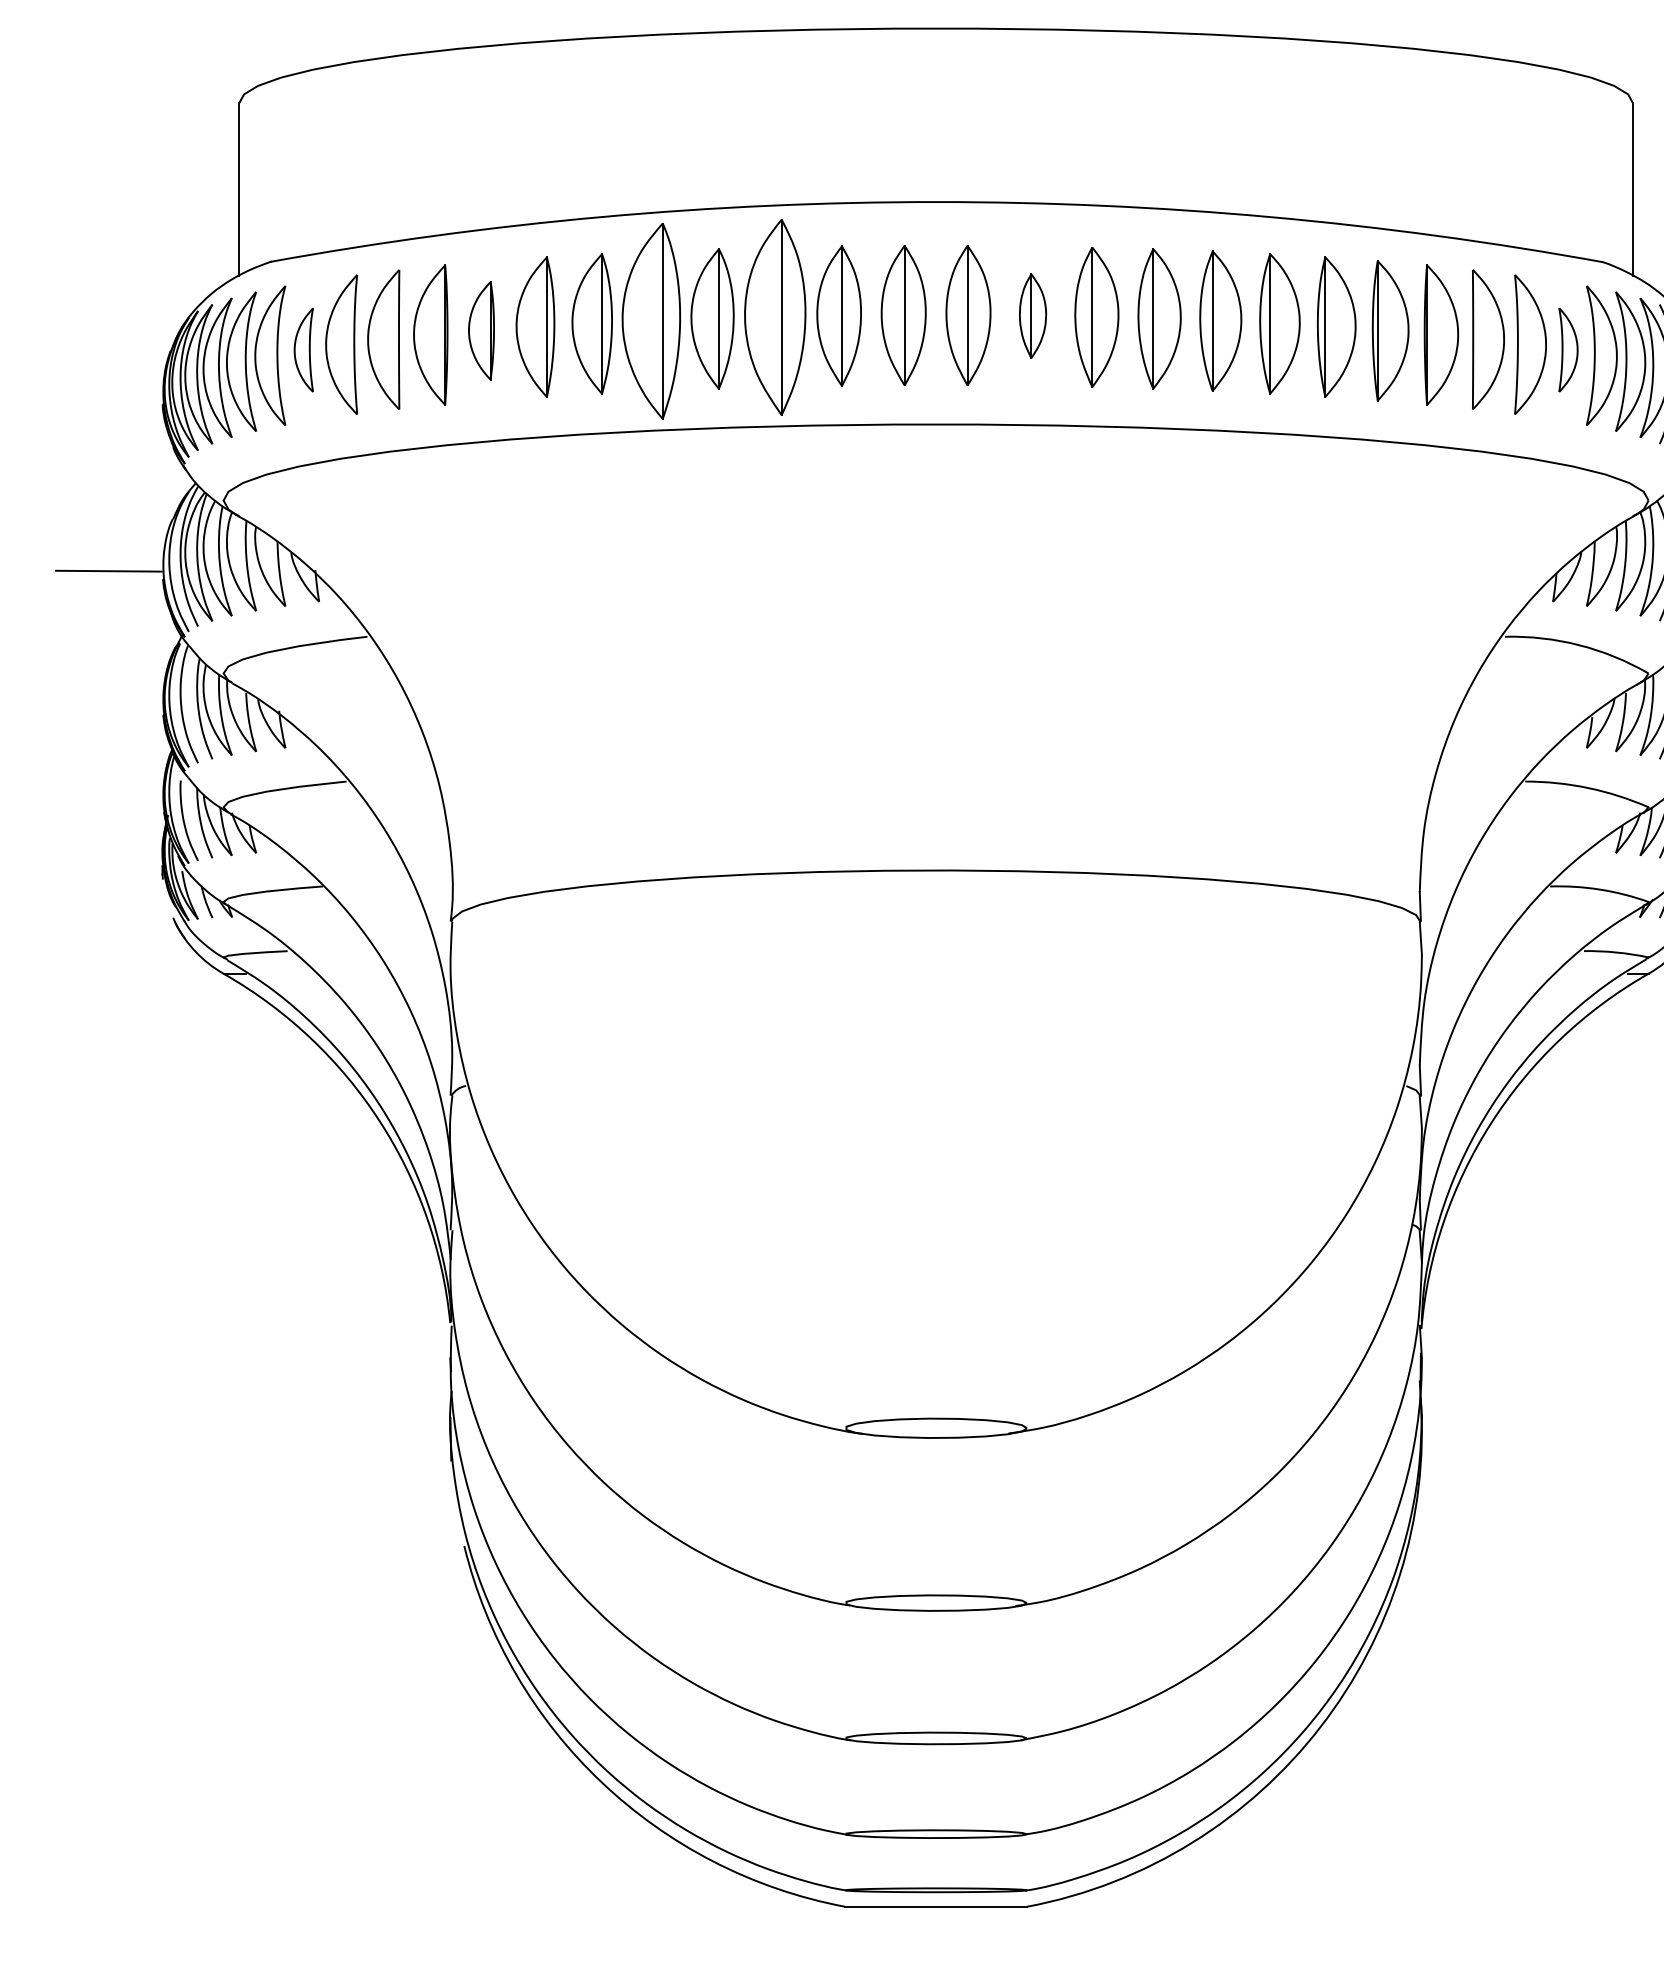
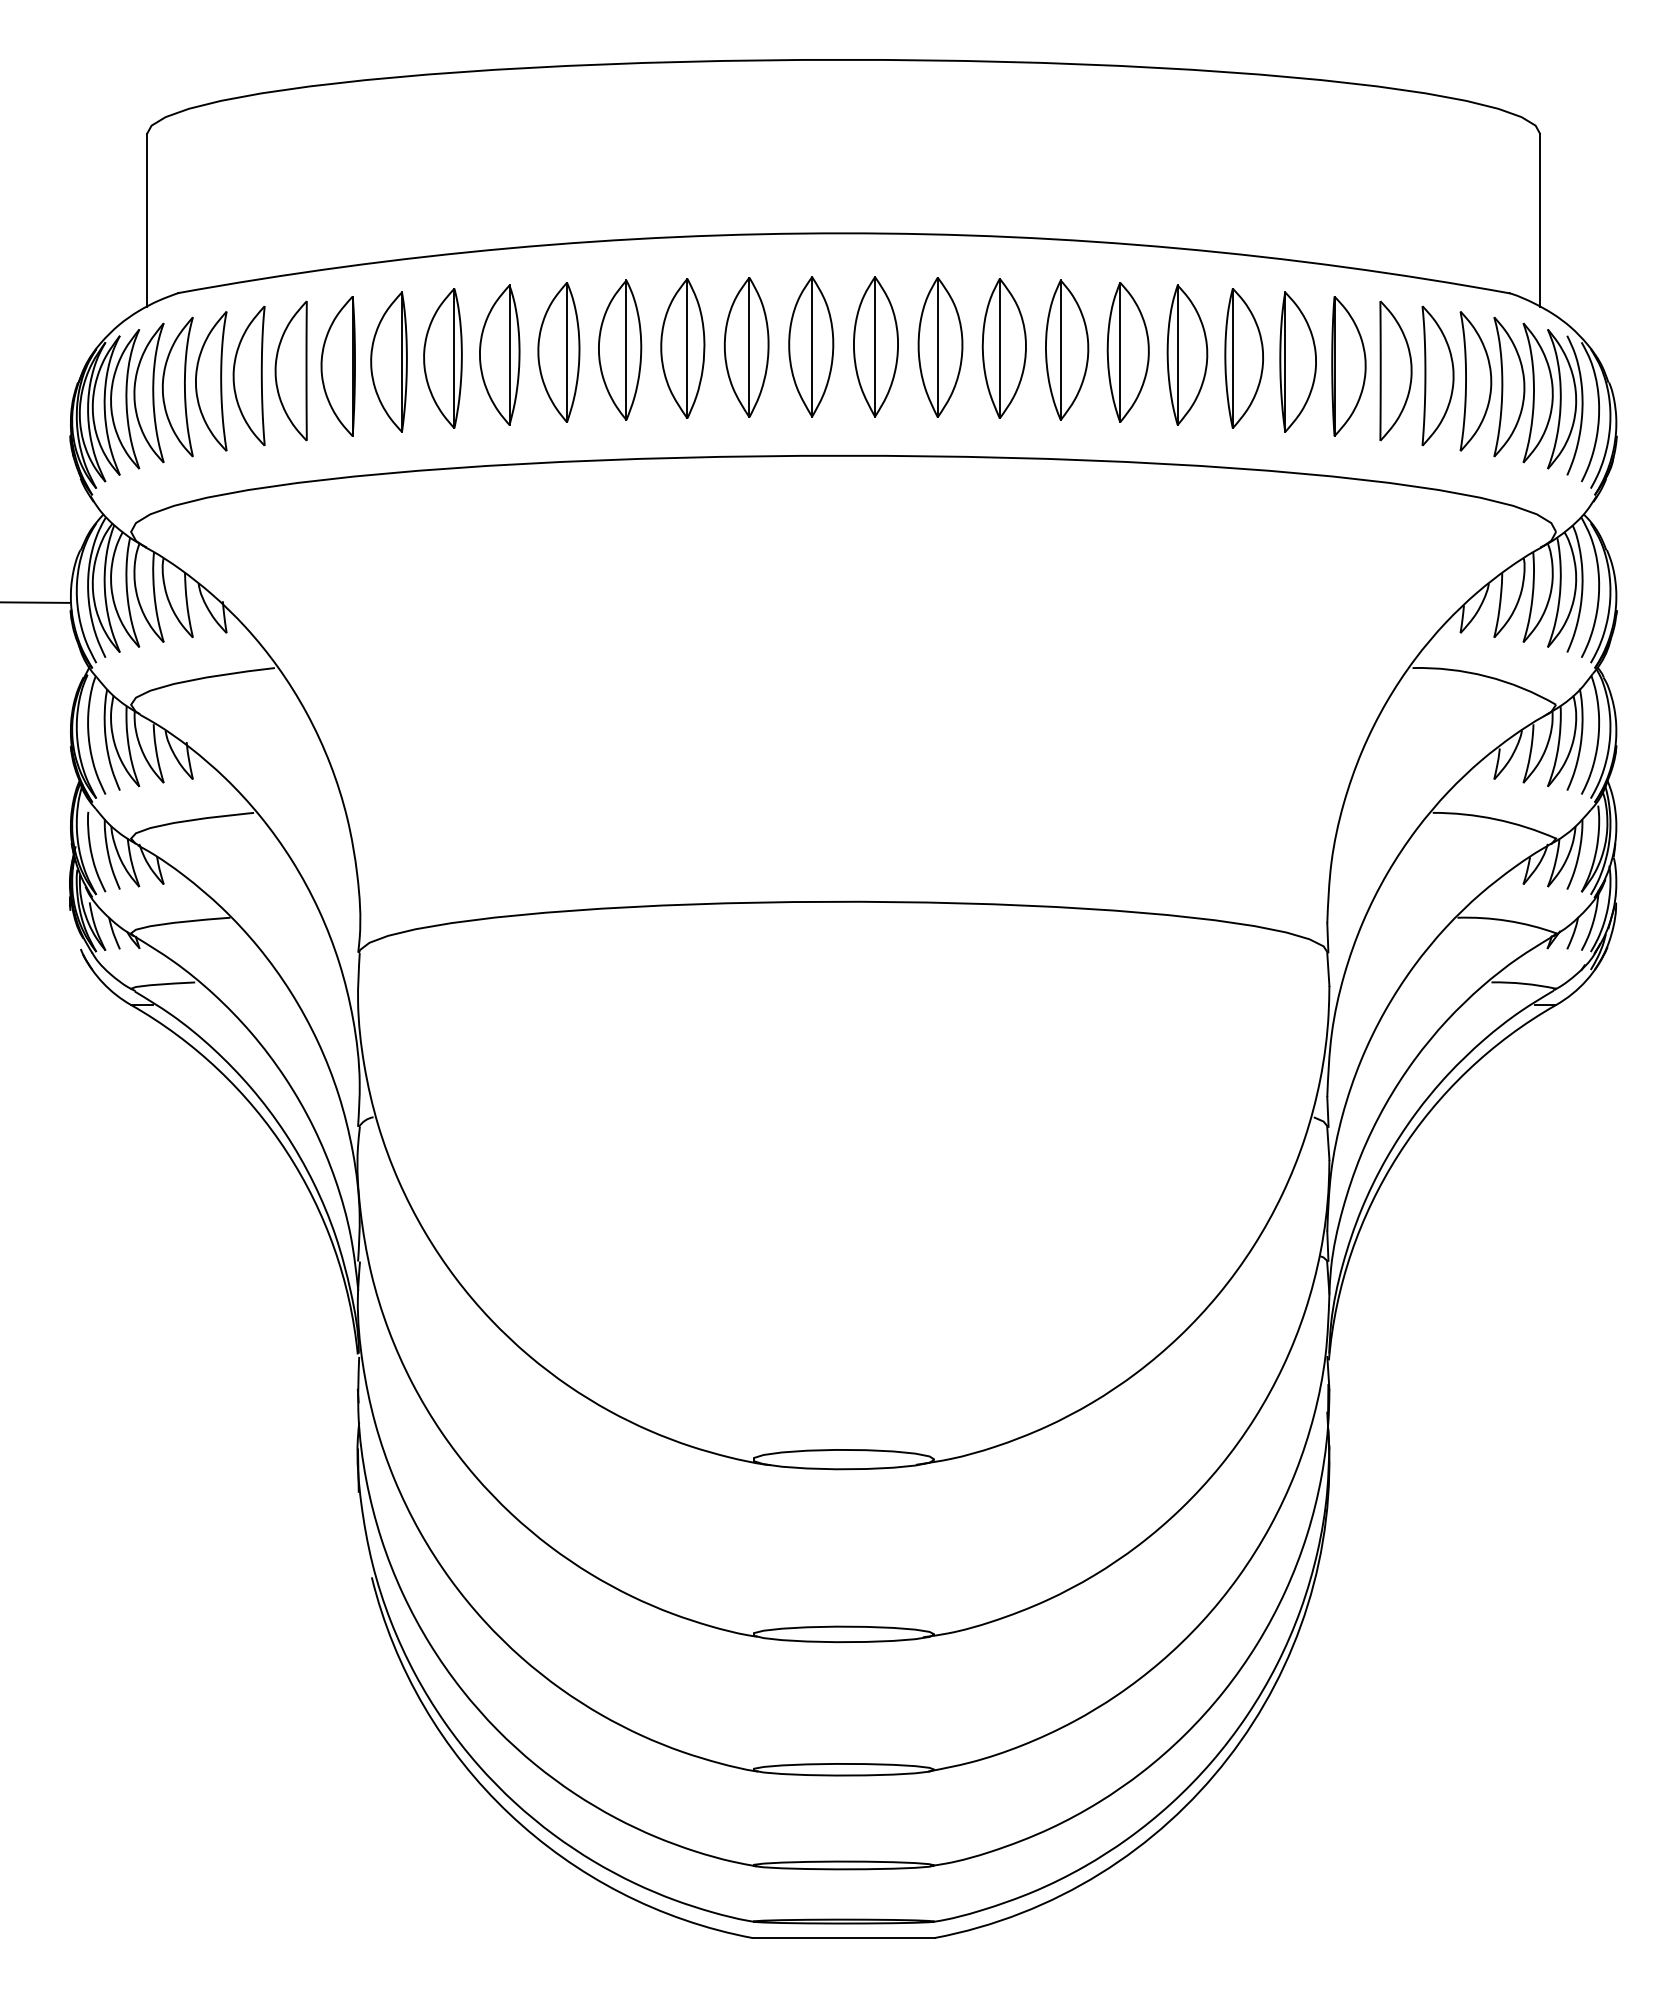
part: (1033, 316) -> (940, 347), size x1.67
part: (775, 317) -> (682, 348), size x0.71
part: (651, 321) -> (558, 352), size x0.71
part: (481, 330) -> (388, 361), size x1.43
part: (304, 350) -> (211, 381), size x1.67
part: (1568, 350) -> (1475, 381), size x1.67

